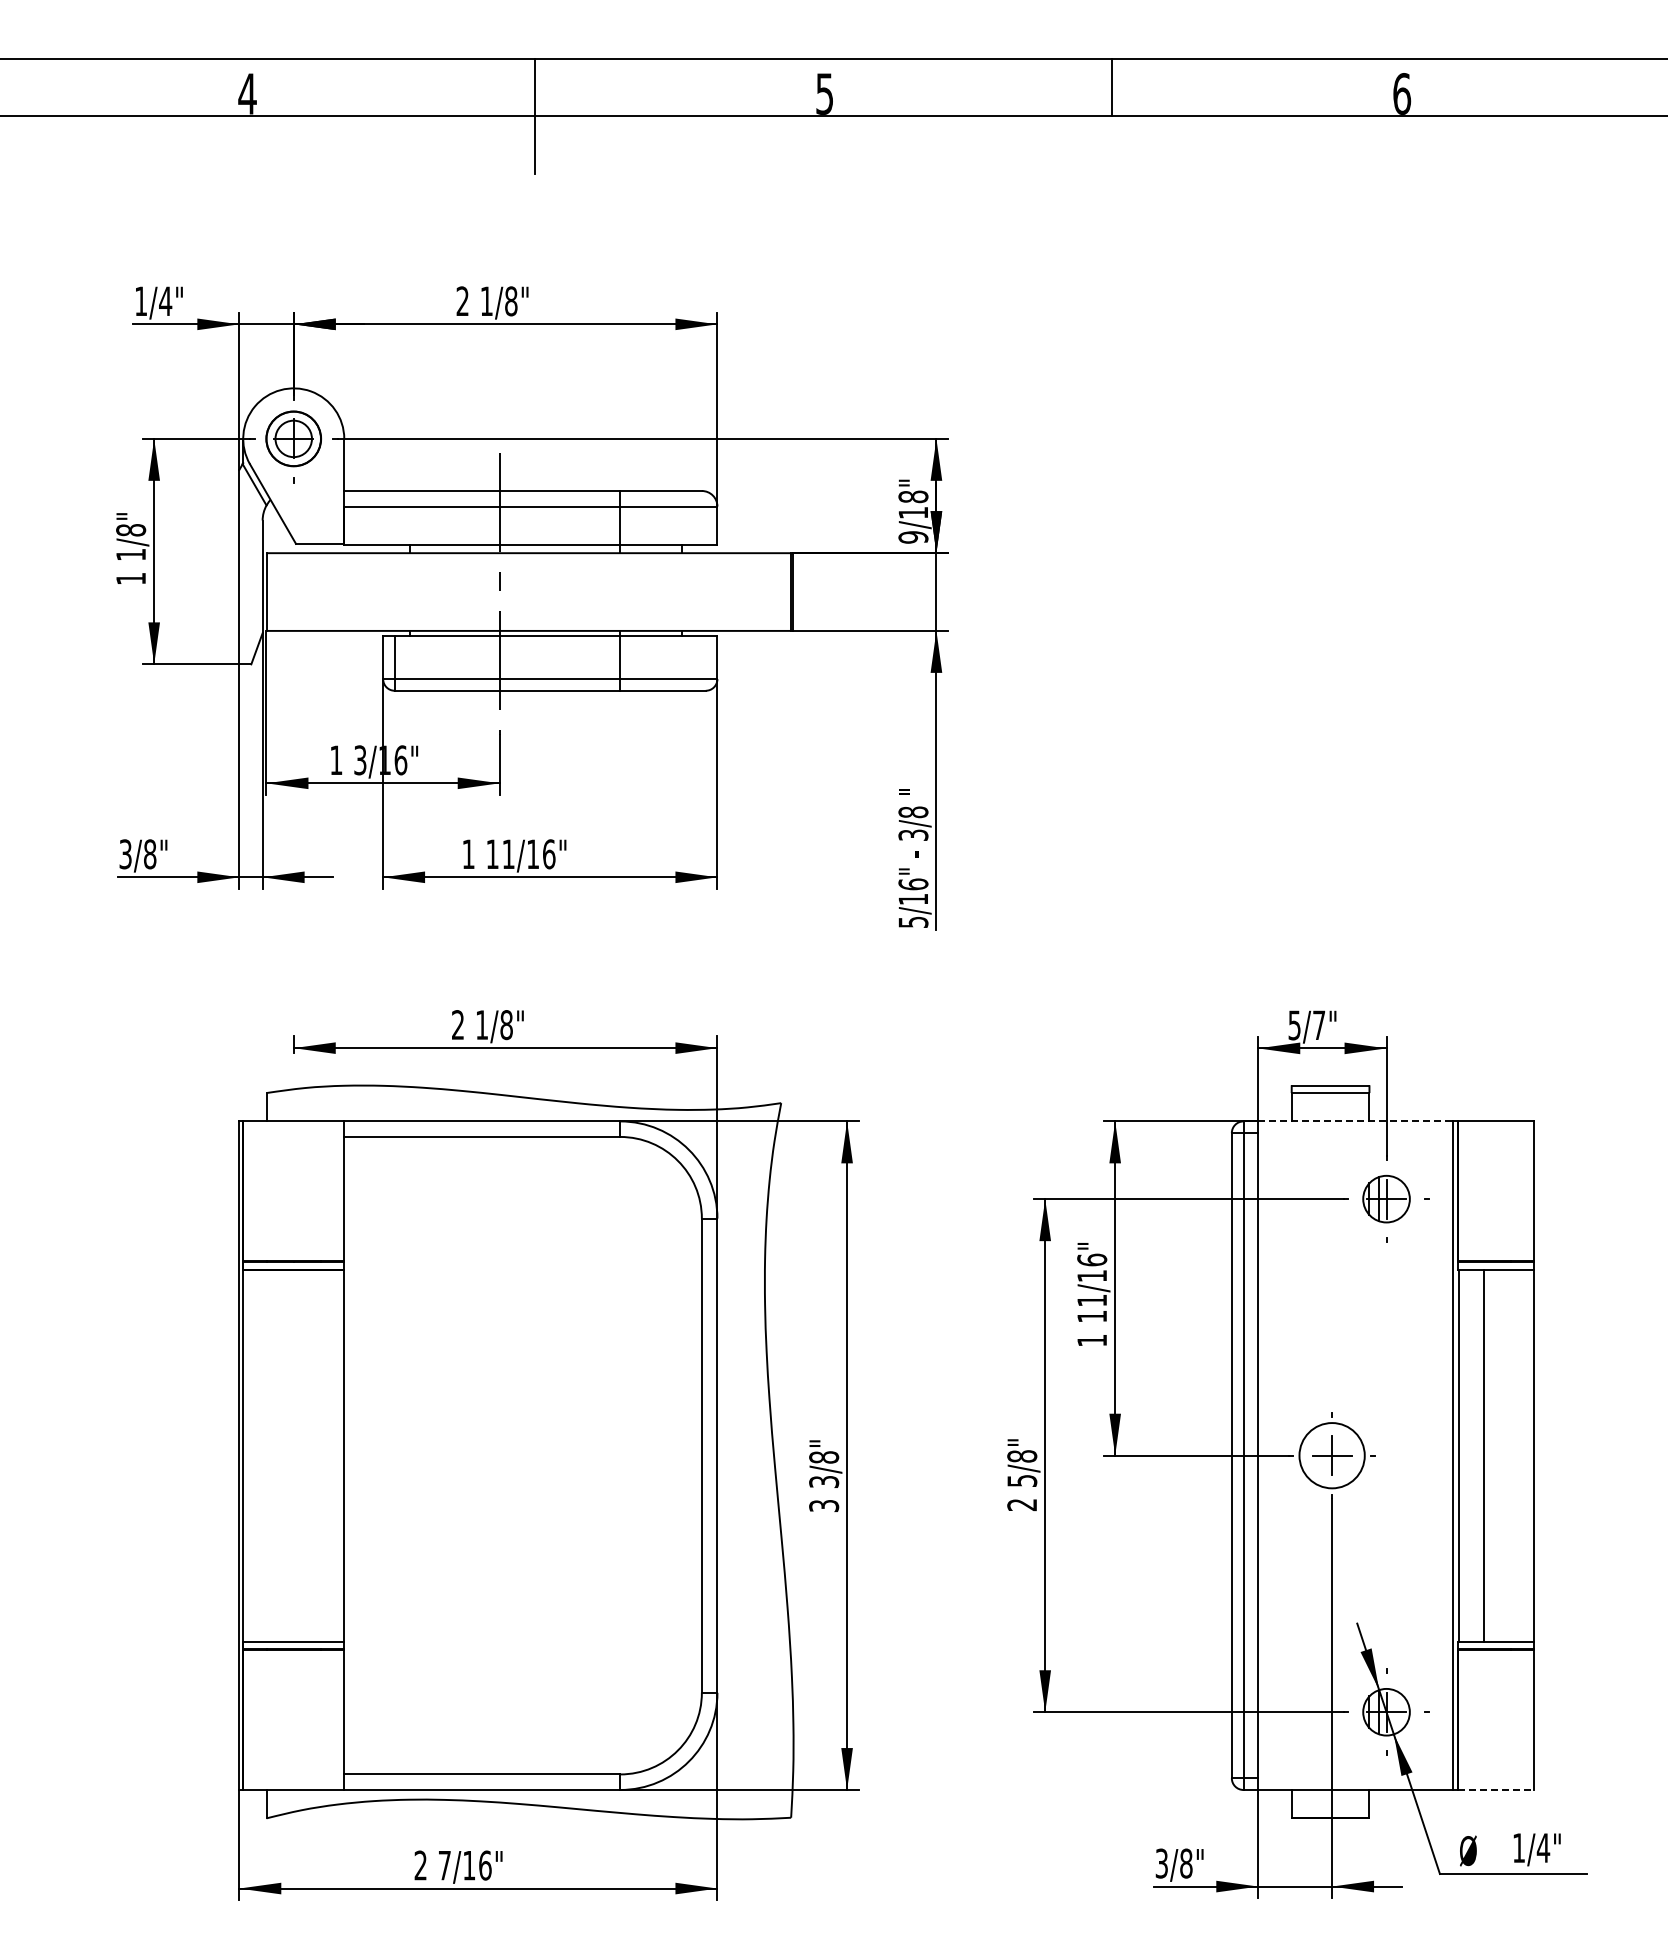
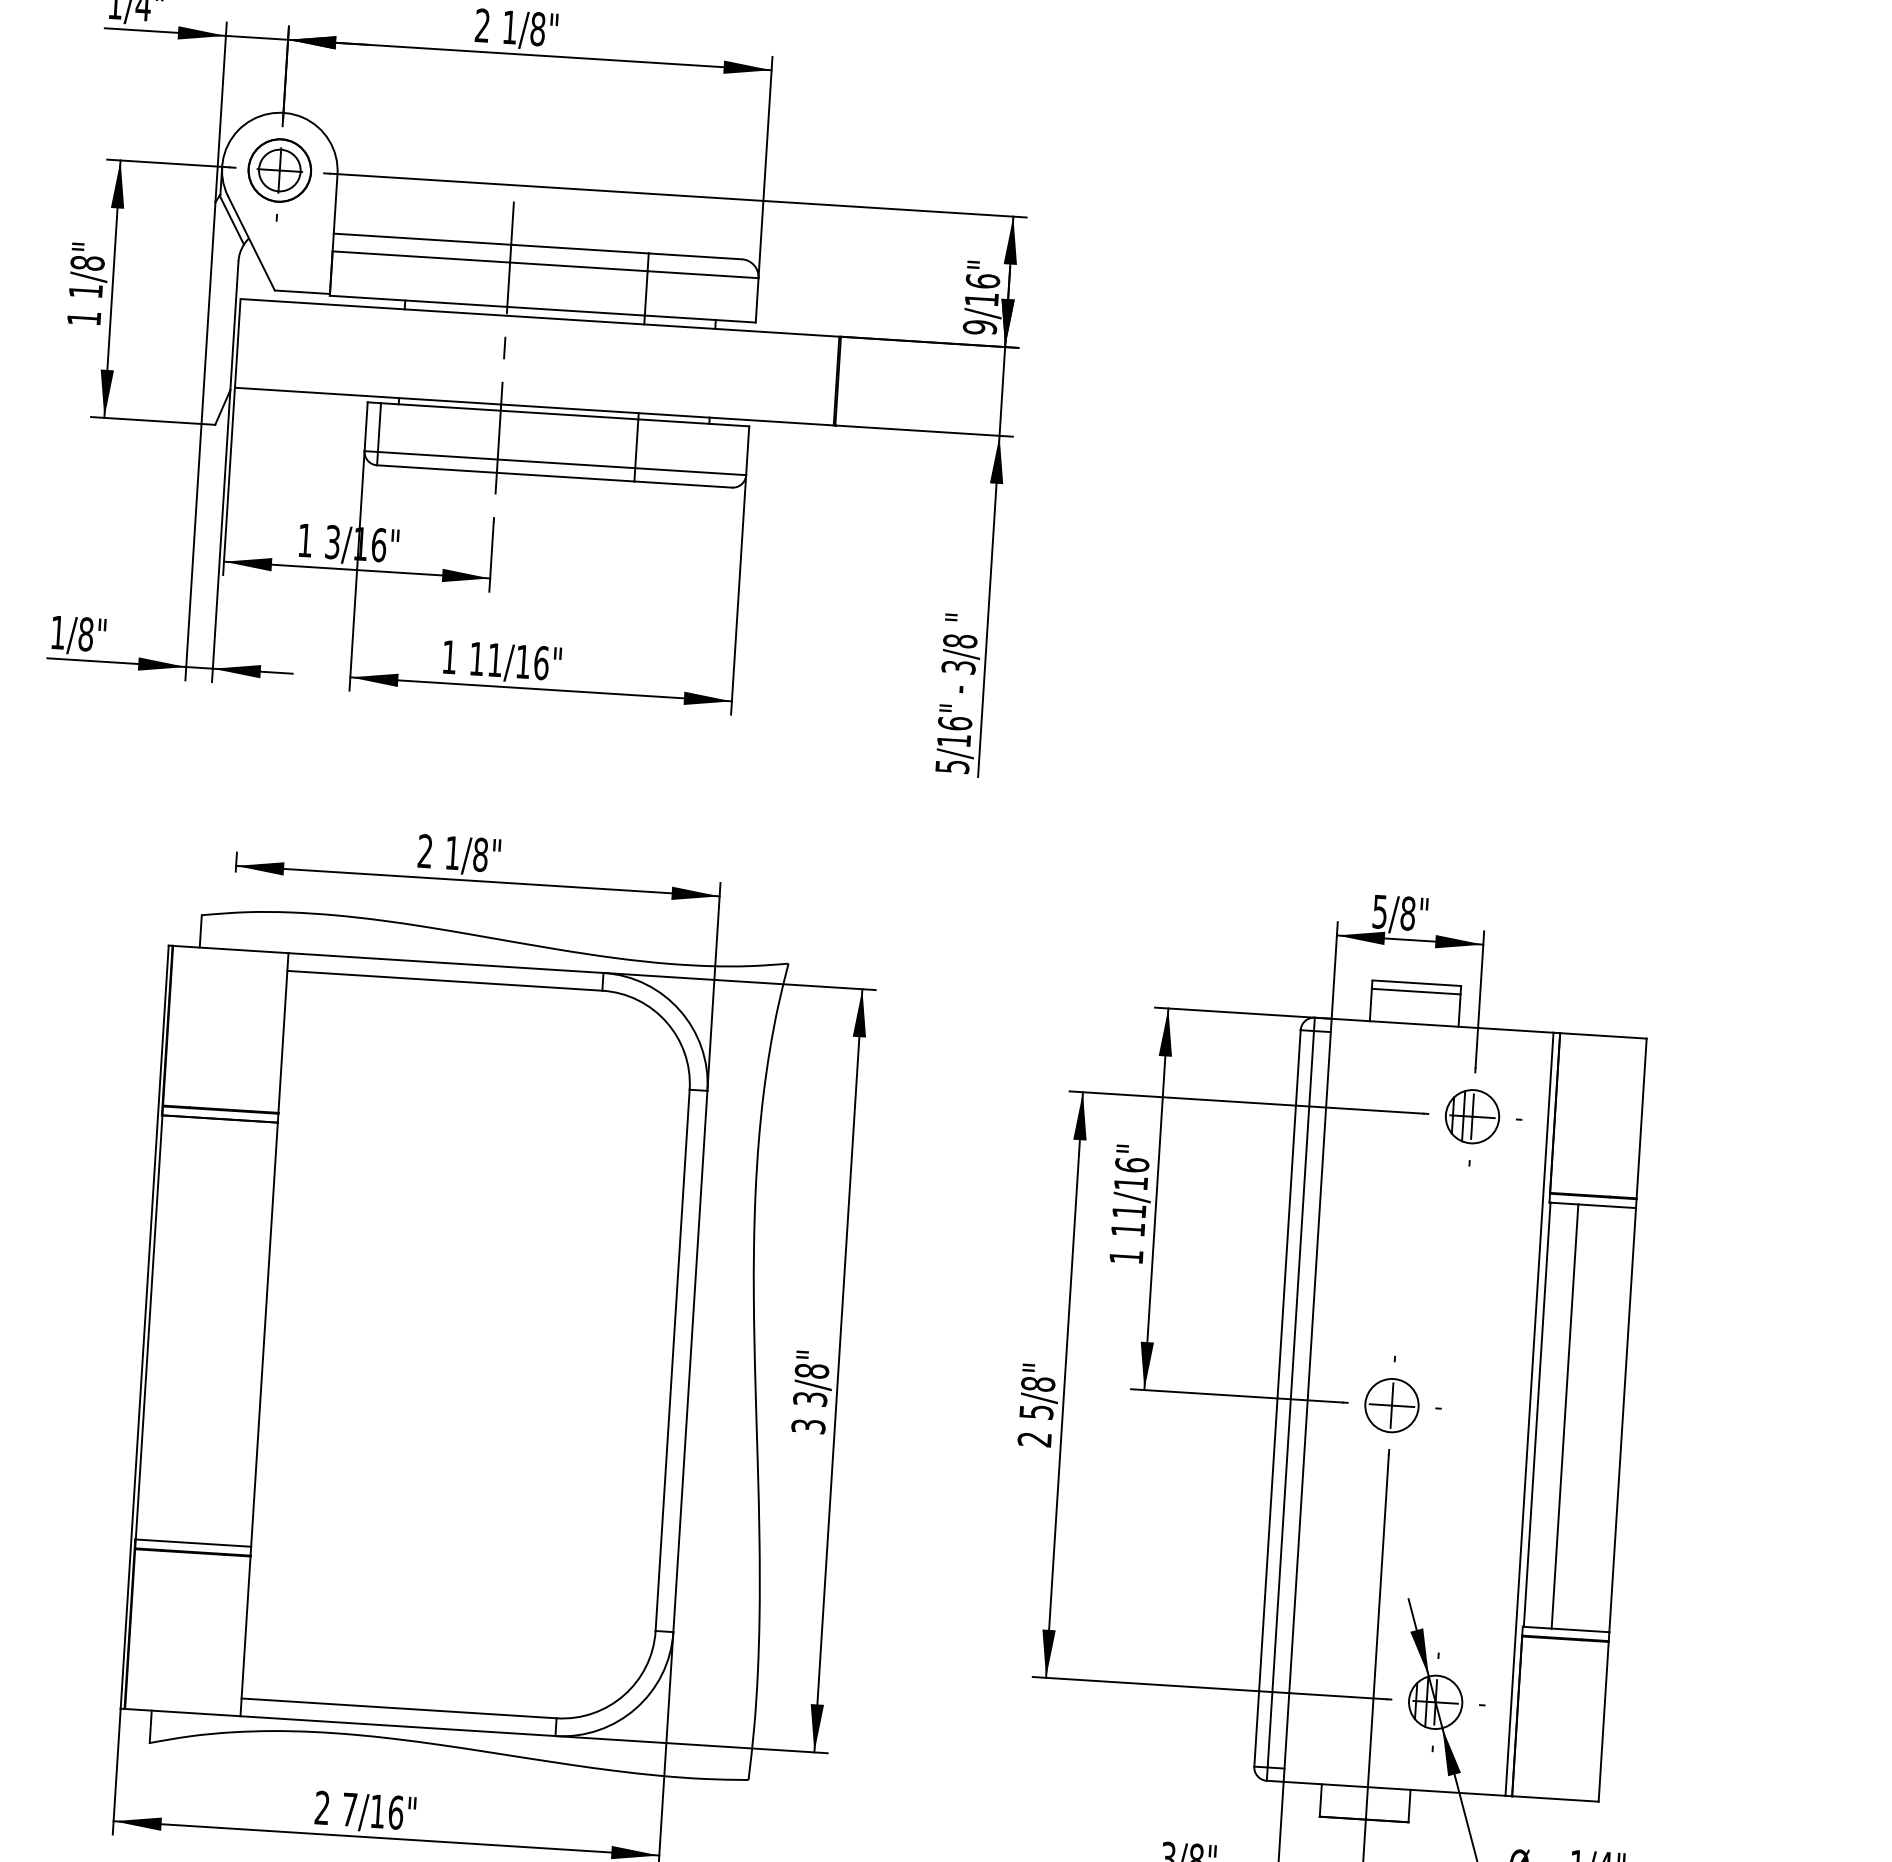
text: (913, 496) -> (983, 280), 9/18" -> 9/16"
text: (125, 854) -> (57, 632), 3/8" -> 1/8"
text: (1319, 1025) -> (1408, 913), 5/7" -> 5/8"
line: (1355, 1121) -> (1442, 1025), dashed -> solid
circle: (1331, 1455) -> (1391, 1405), size x0.71
line: (1496, 1789) -> (1555, 1798), dashed -> solid

